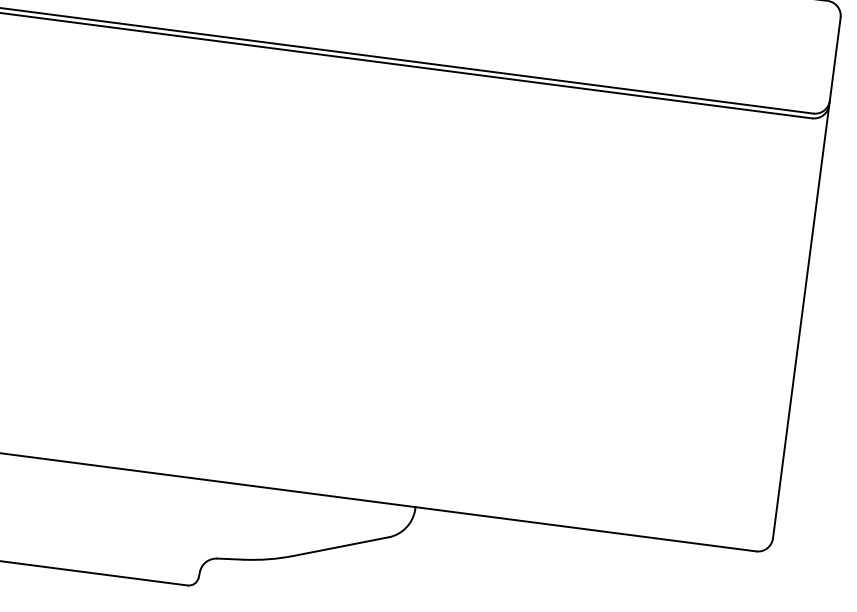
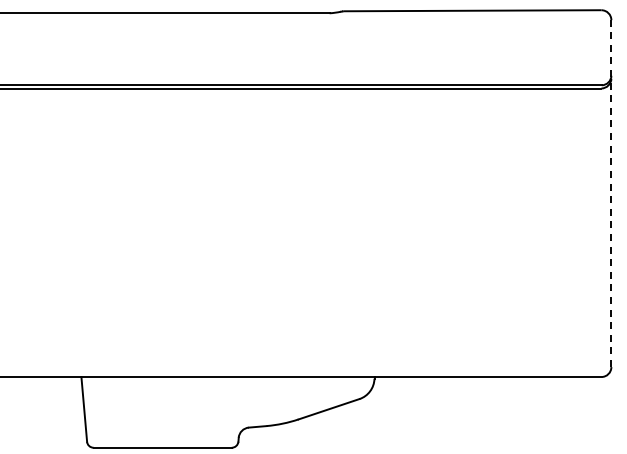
line: (807, 277) -> (611, 193), solid -> dashed

